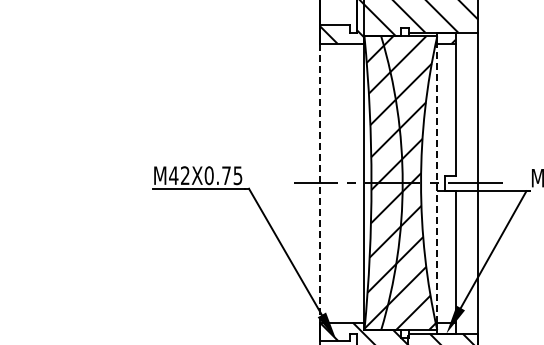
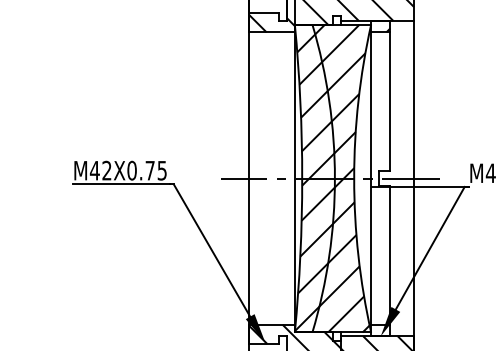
line: (437, 182) -> (371, 177), dashed -> solid
line: (320, 183) -> (248, 178), dashed -> solid

